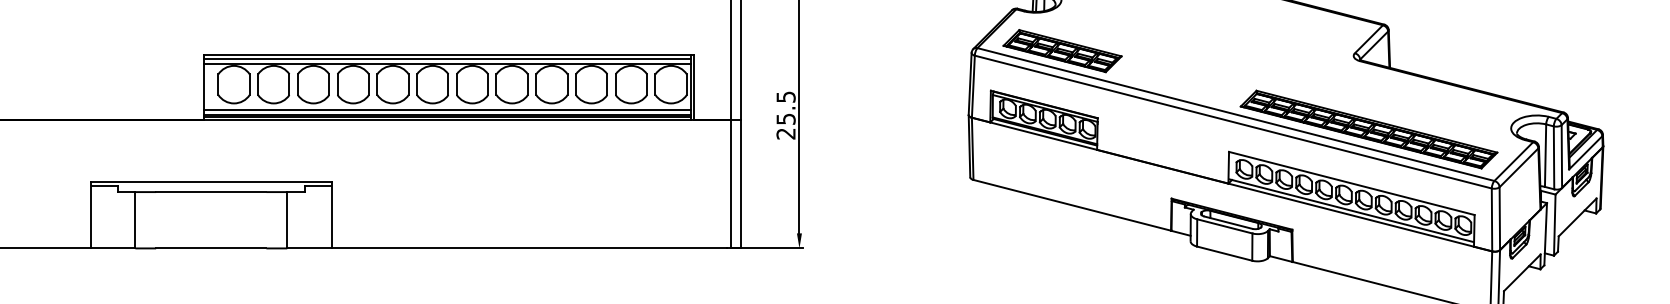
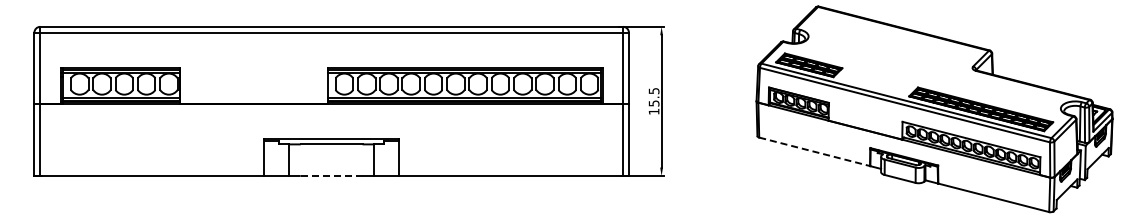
text: (784, 133) -> (653, 111), 25.5 -> 15.5
line: (1073, 204) -> (815, 151), solid -> dashed
line: (211, 247) -> (331, 175), solid -> dashed

